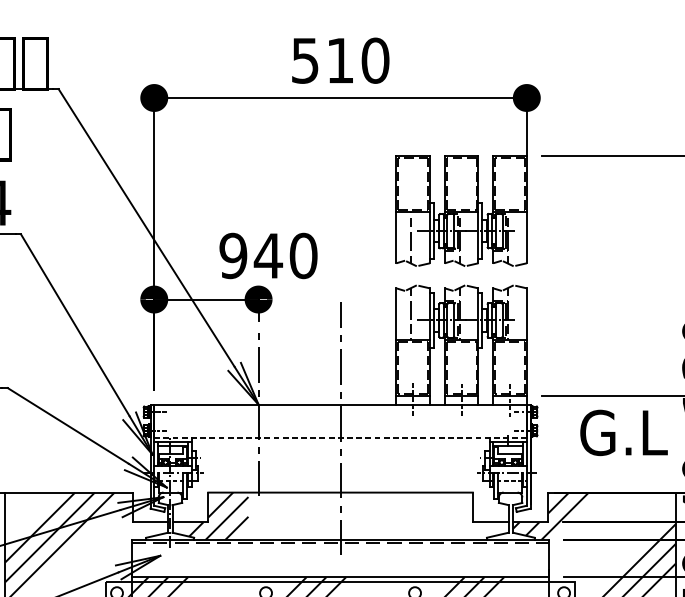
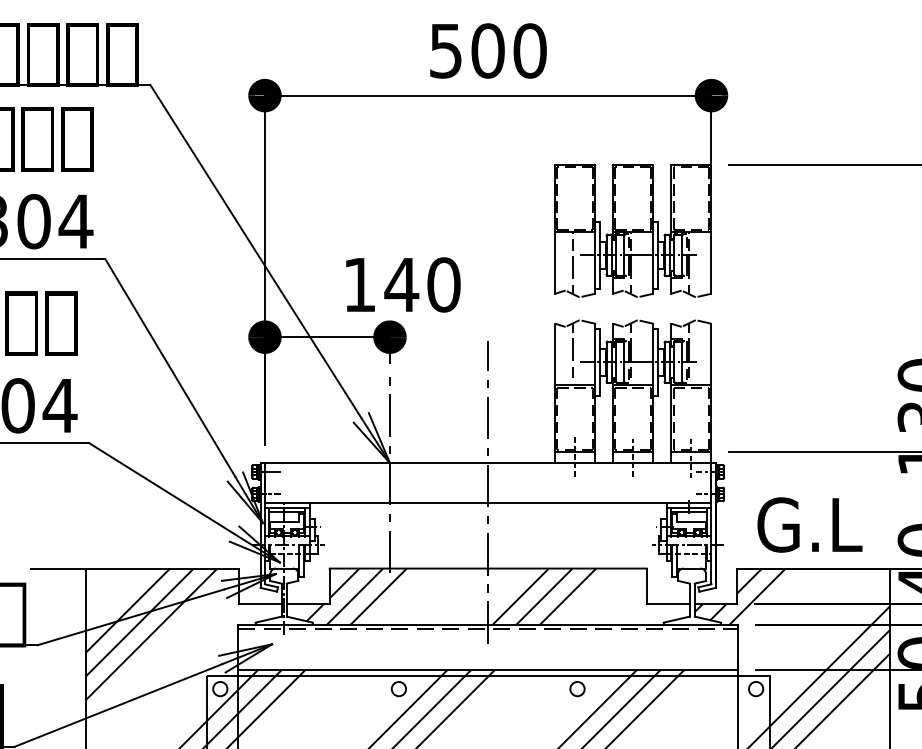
text: (339, 60) -> (487, 50), 510 -> 500
text: (233, 255) -> (359, 284), 940 -> 140
text: (623, 432) -> (809, 524), moved
line: (340, 438) -> (488, 503), dashed -> solid
hatch: (339, 515) -> (486, 596), added

